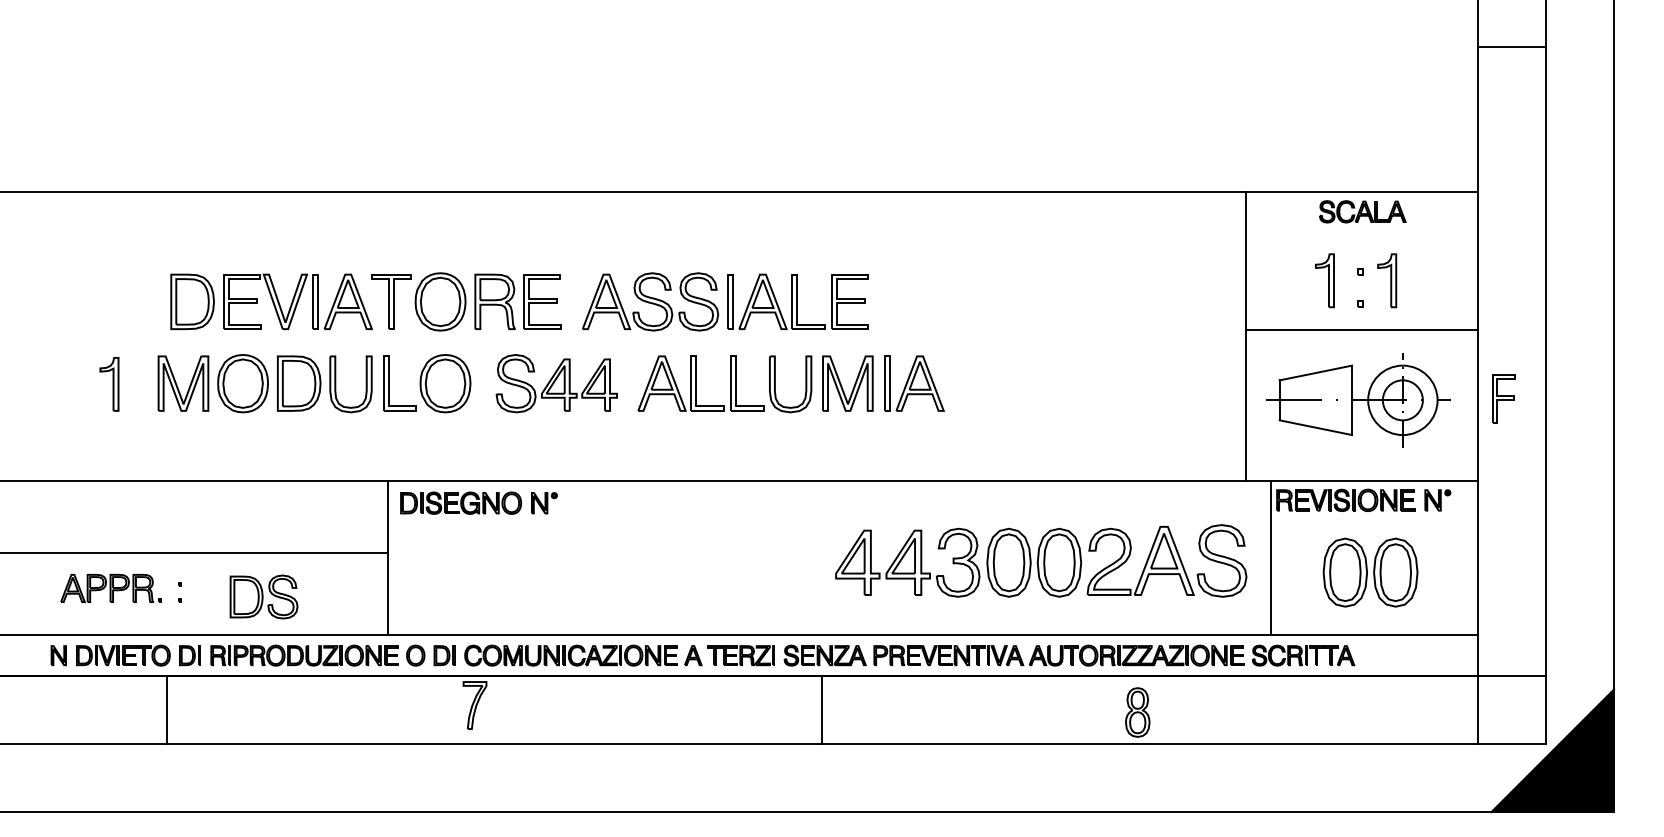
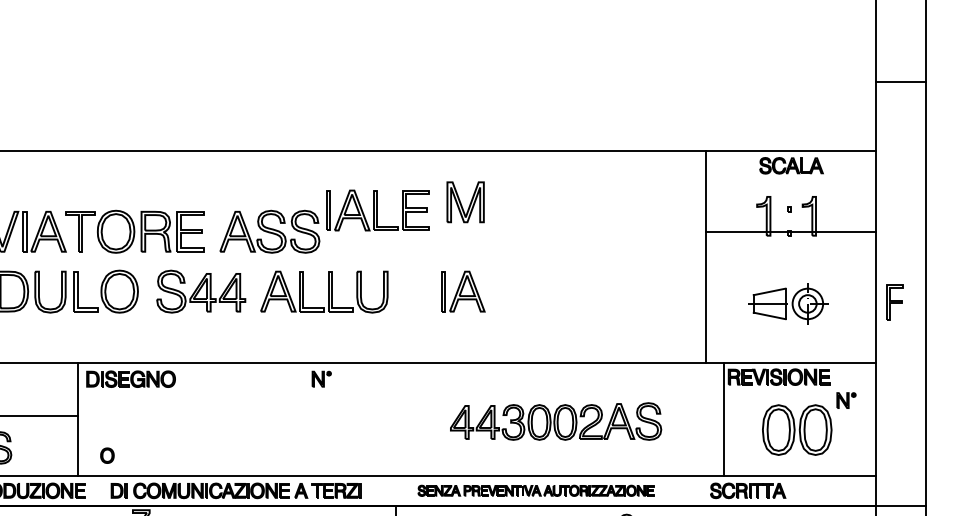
line: (1511, 46) -> (900, 82), moved
part: (797, 301) -> (377, 210), moved
line: (1361, 330) -> (790, 232), moved
part: (847, 383) -> (465, 202), moved
part: (1358, 400) -> (788, 303), size x0.6
part: (1437, 500) -> (846, 400), moved
part: (544, 503) -> (321, 379), moved
part: (1041, 560) -> (556, 421), size x0.7
part: (415, 655) -> (107, 455), moved
part: (1013, 655) -> (535, 490), size x0.7

